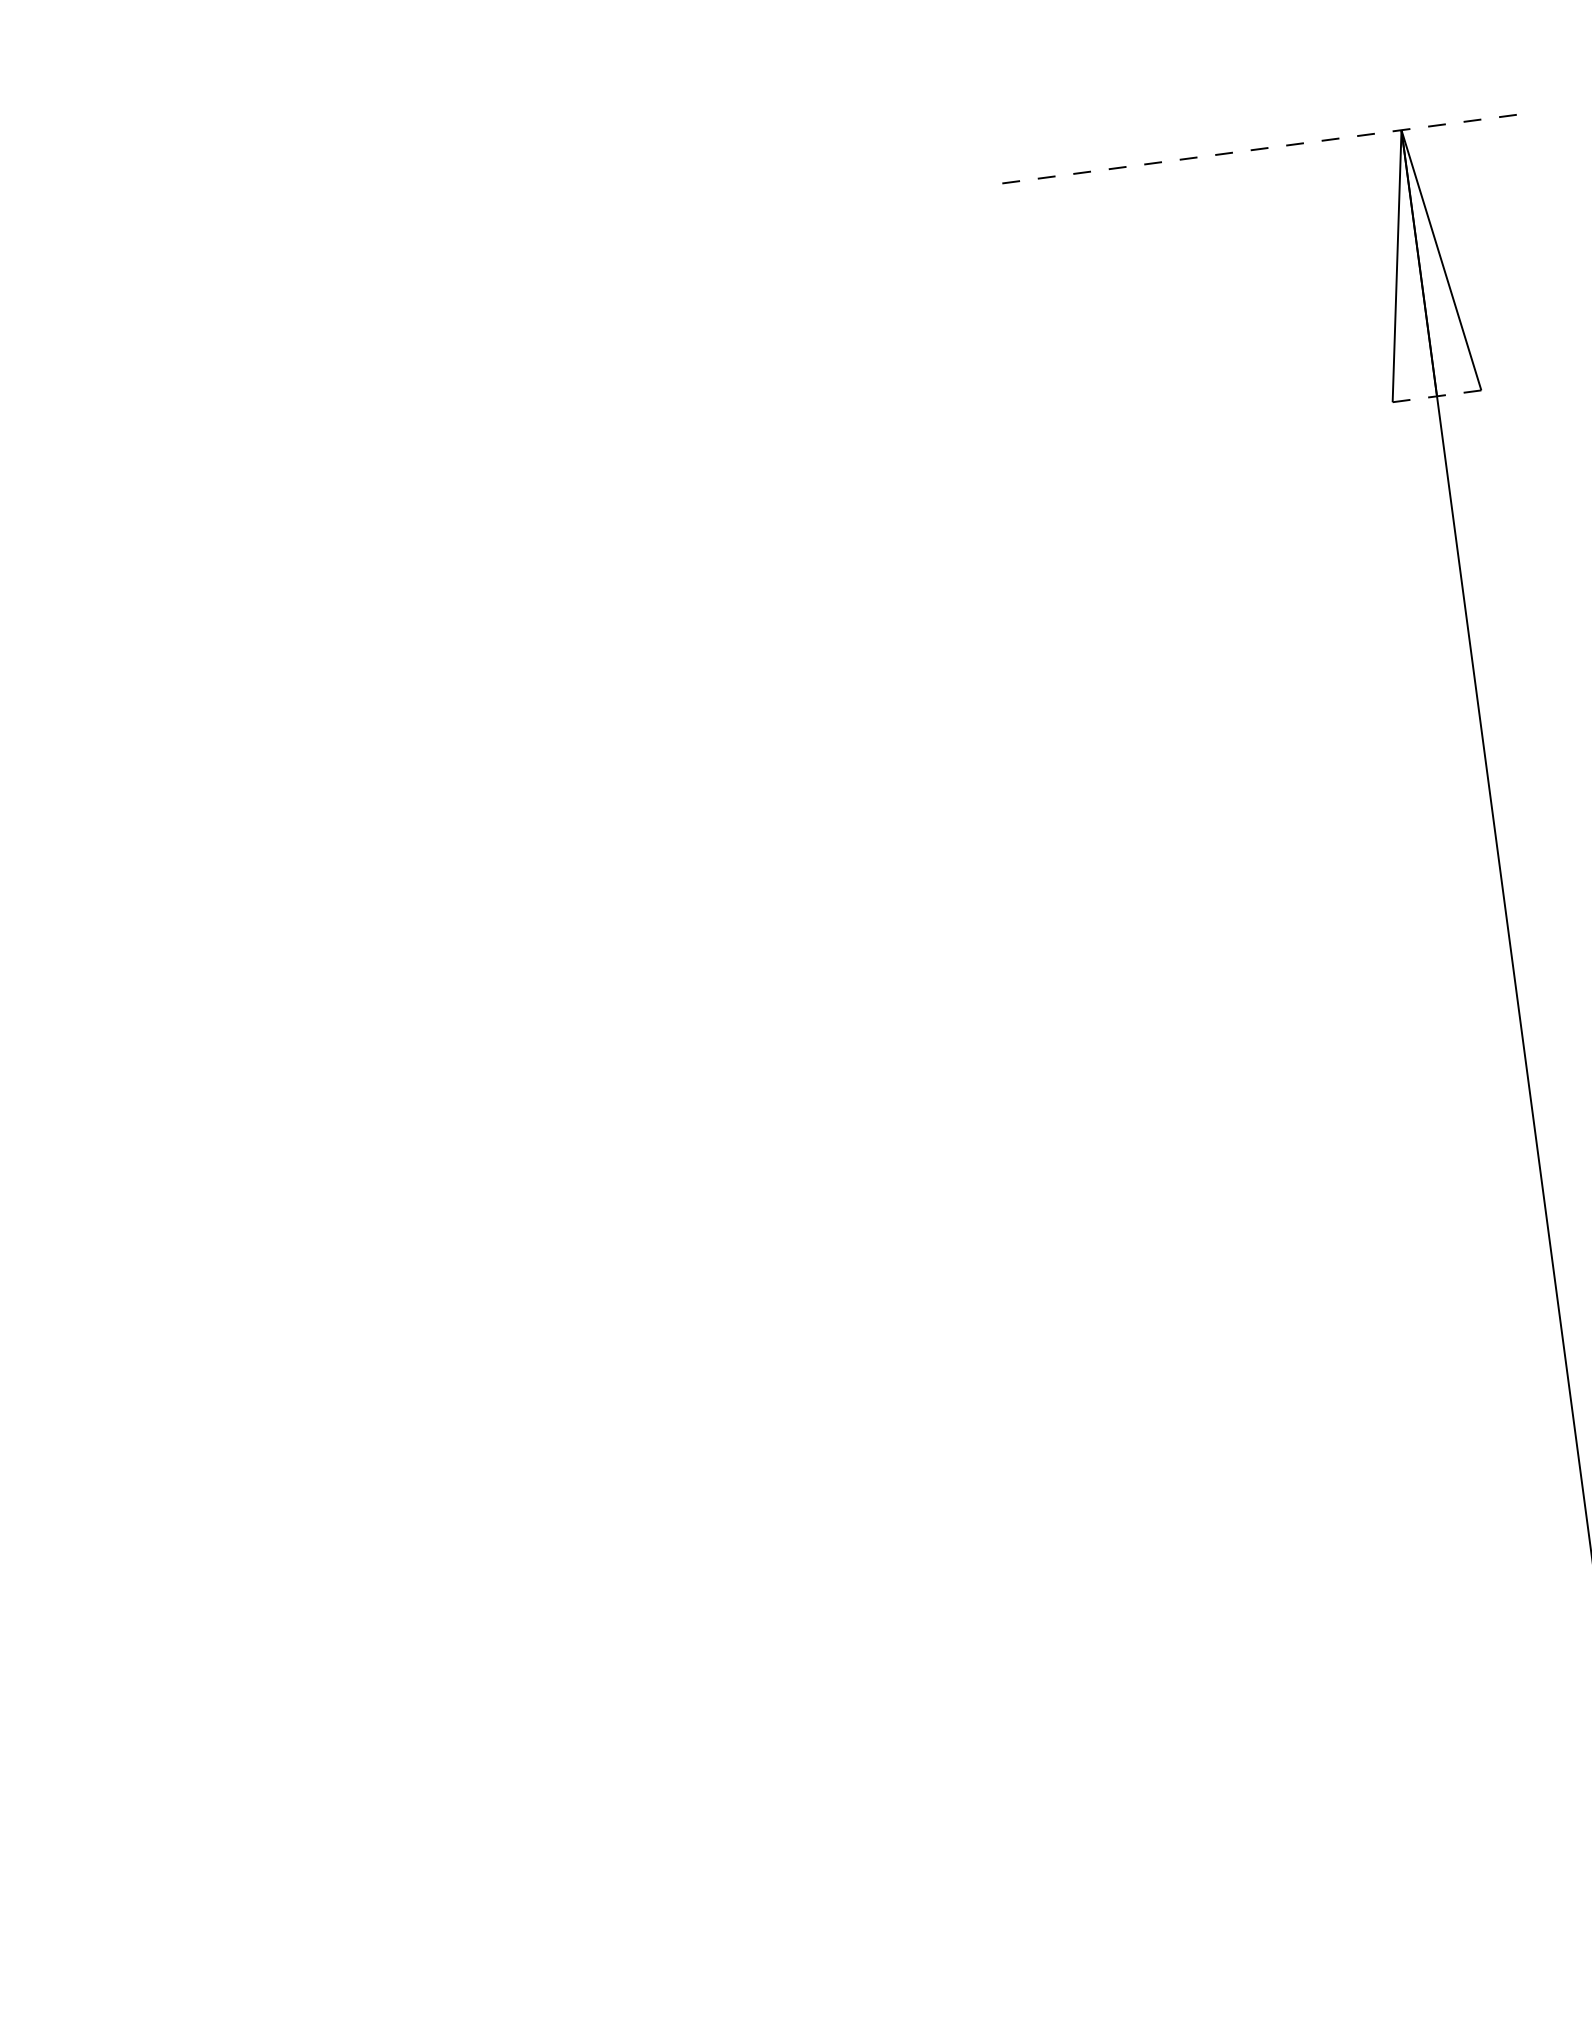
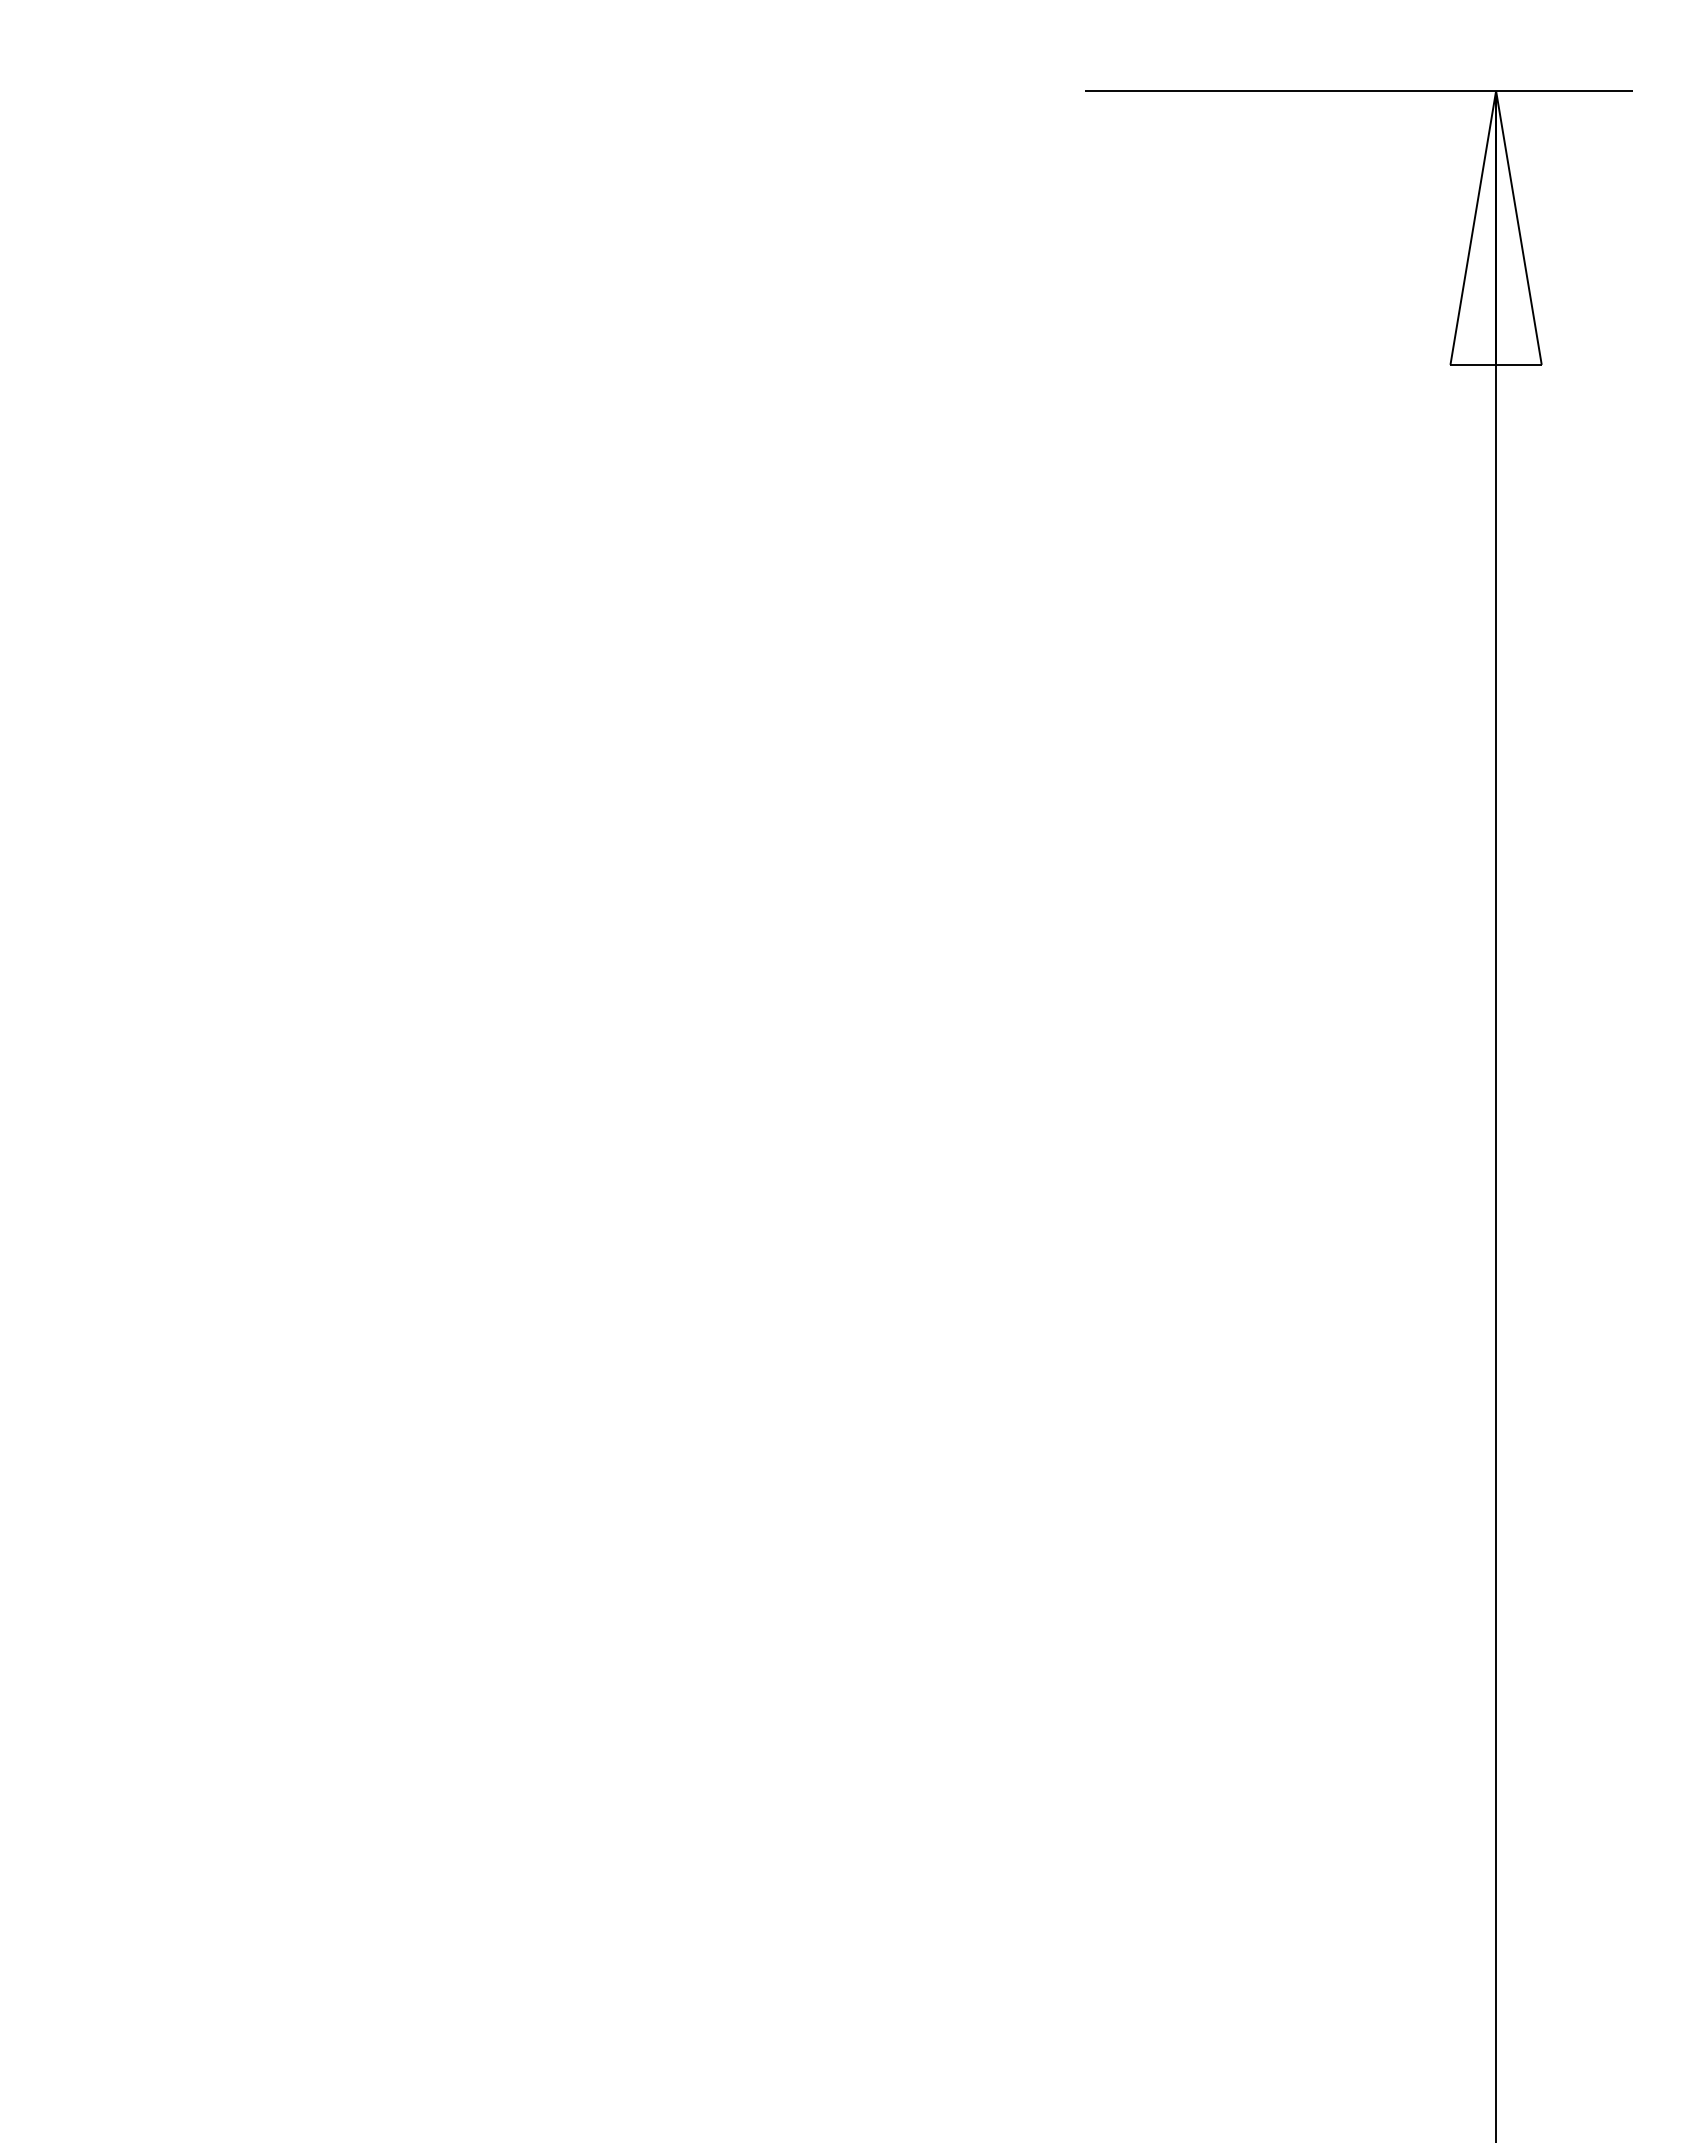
line: (1268, 148) -> (1359, 91), dashed -> solid
line: (1437, 395) -> (1496, 364), dashed -> solid

